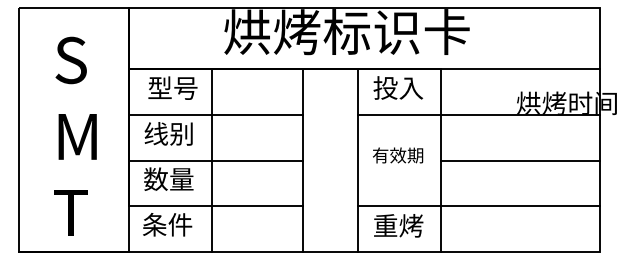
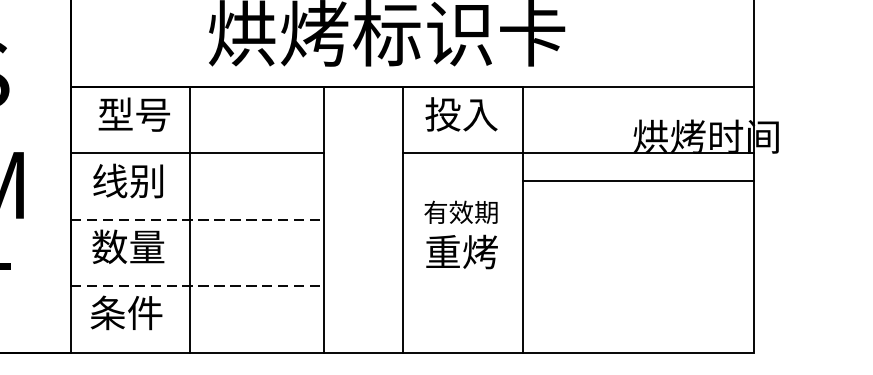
line: (216, 160) -> (197, 219), solid -> dashed
line: (519, 160) -> (637, 180), moved
line: (216, 206) -> (197, 286), solid -> dashed
line: (478, 206) -> (577, 286), removed
text: (398, 225) -> (461, 251), moved

